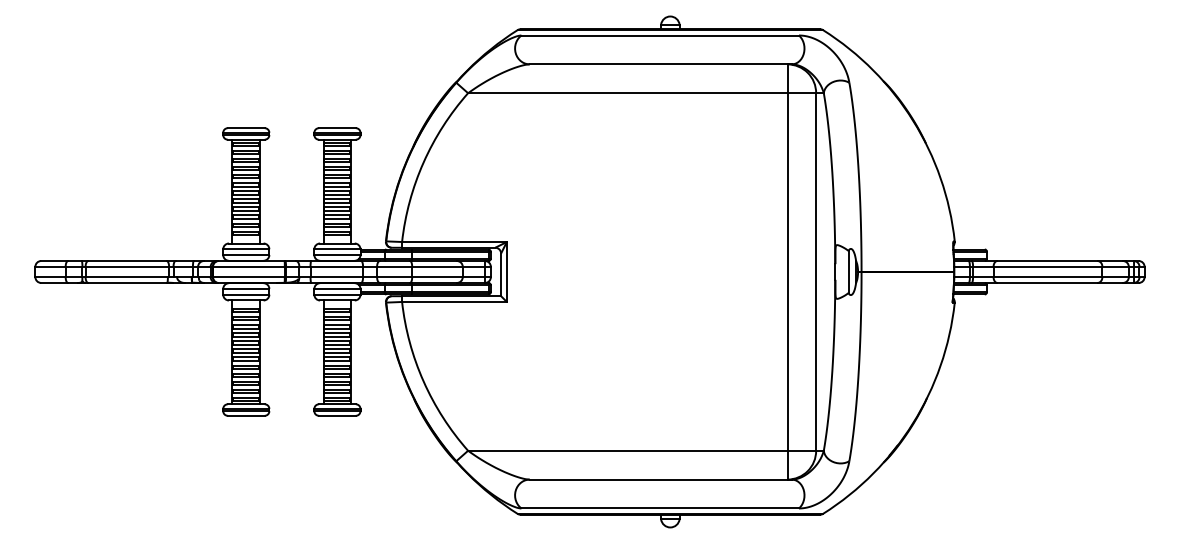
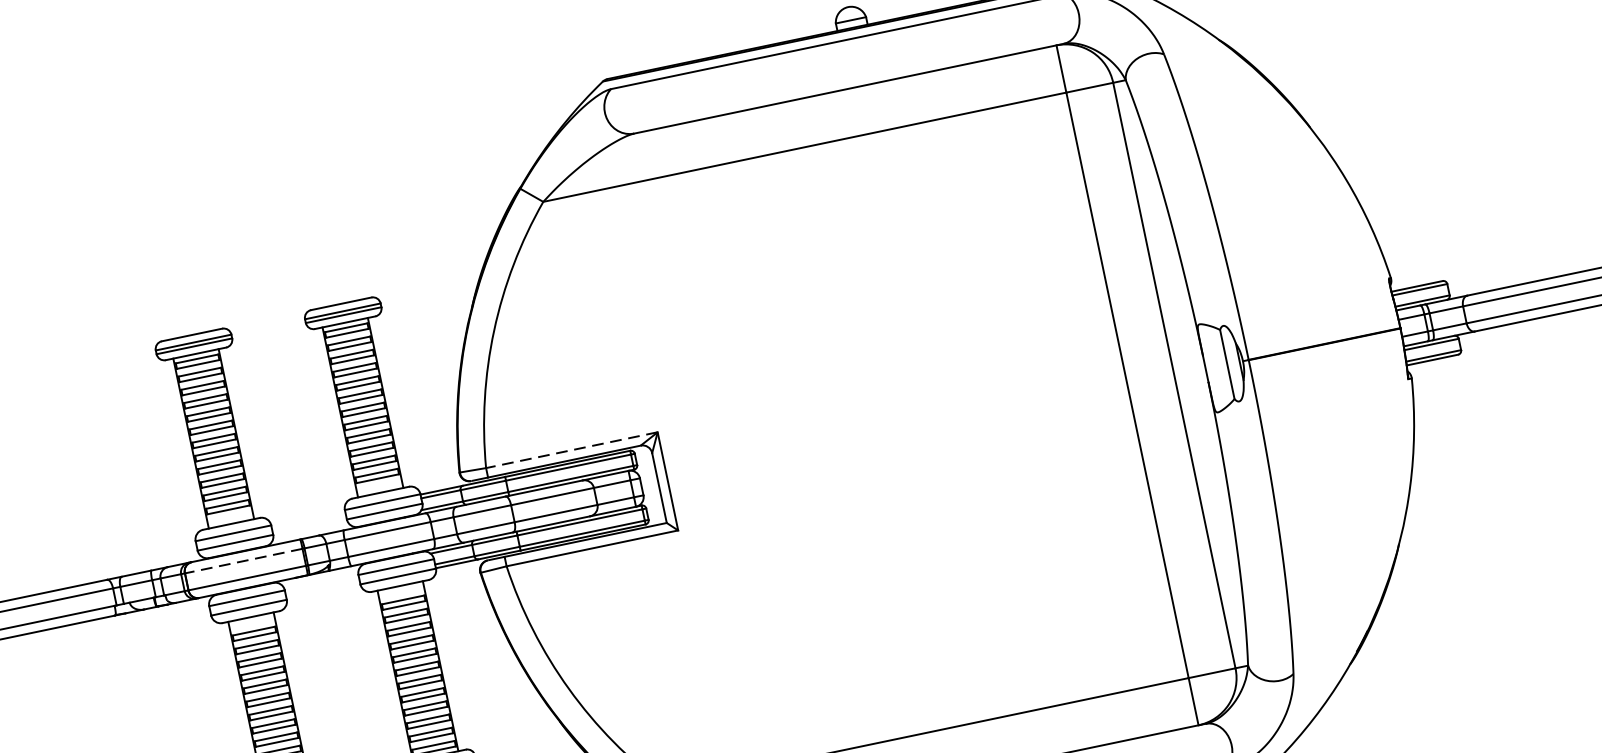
line: (453, 242) -> (570, 451), solid -> dashed
line: (248, 266) -> (242, 560), solid -> dashed

